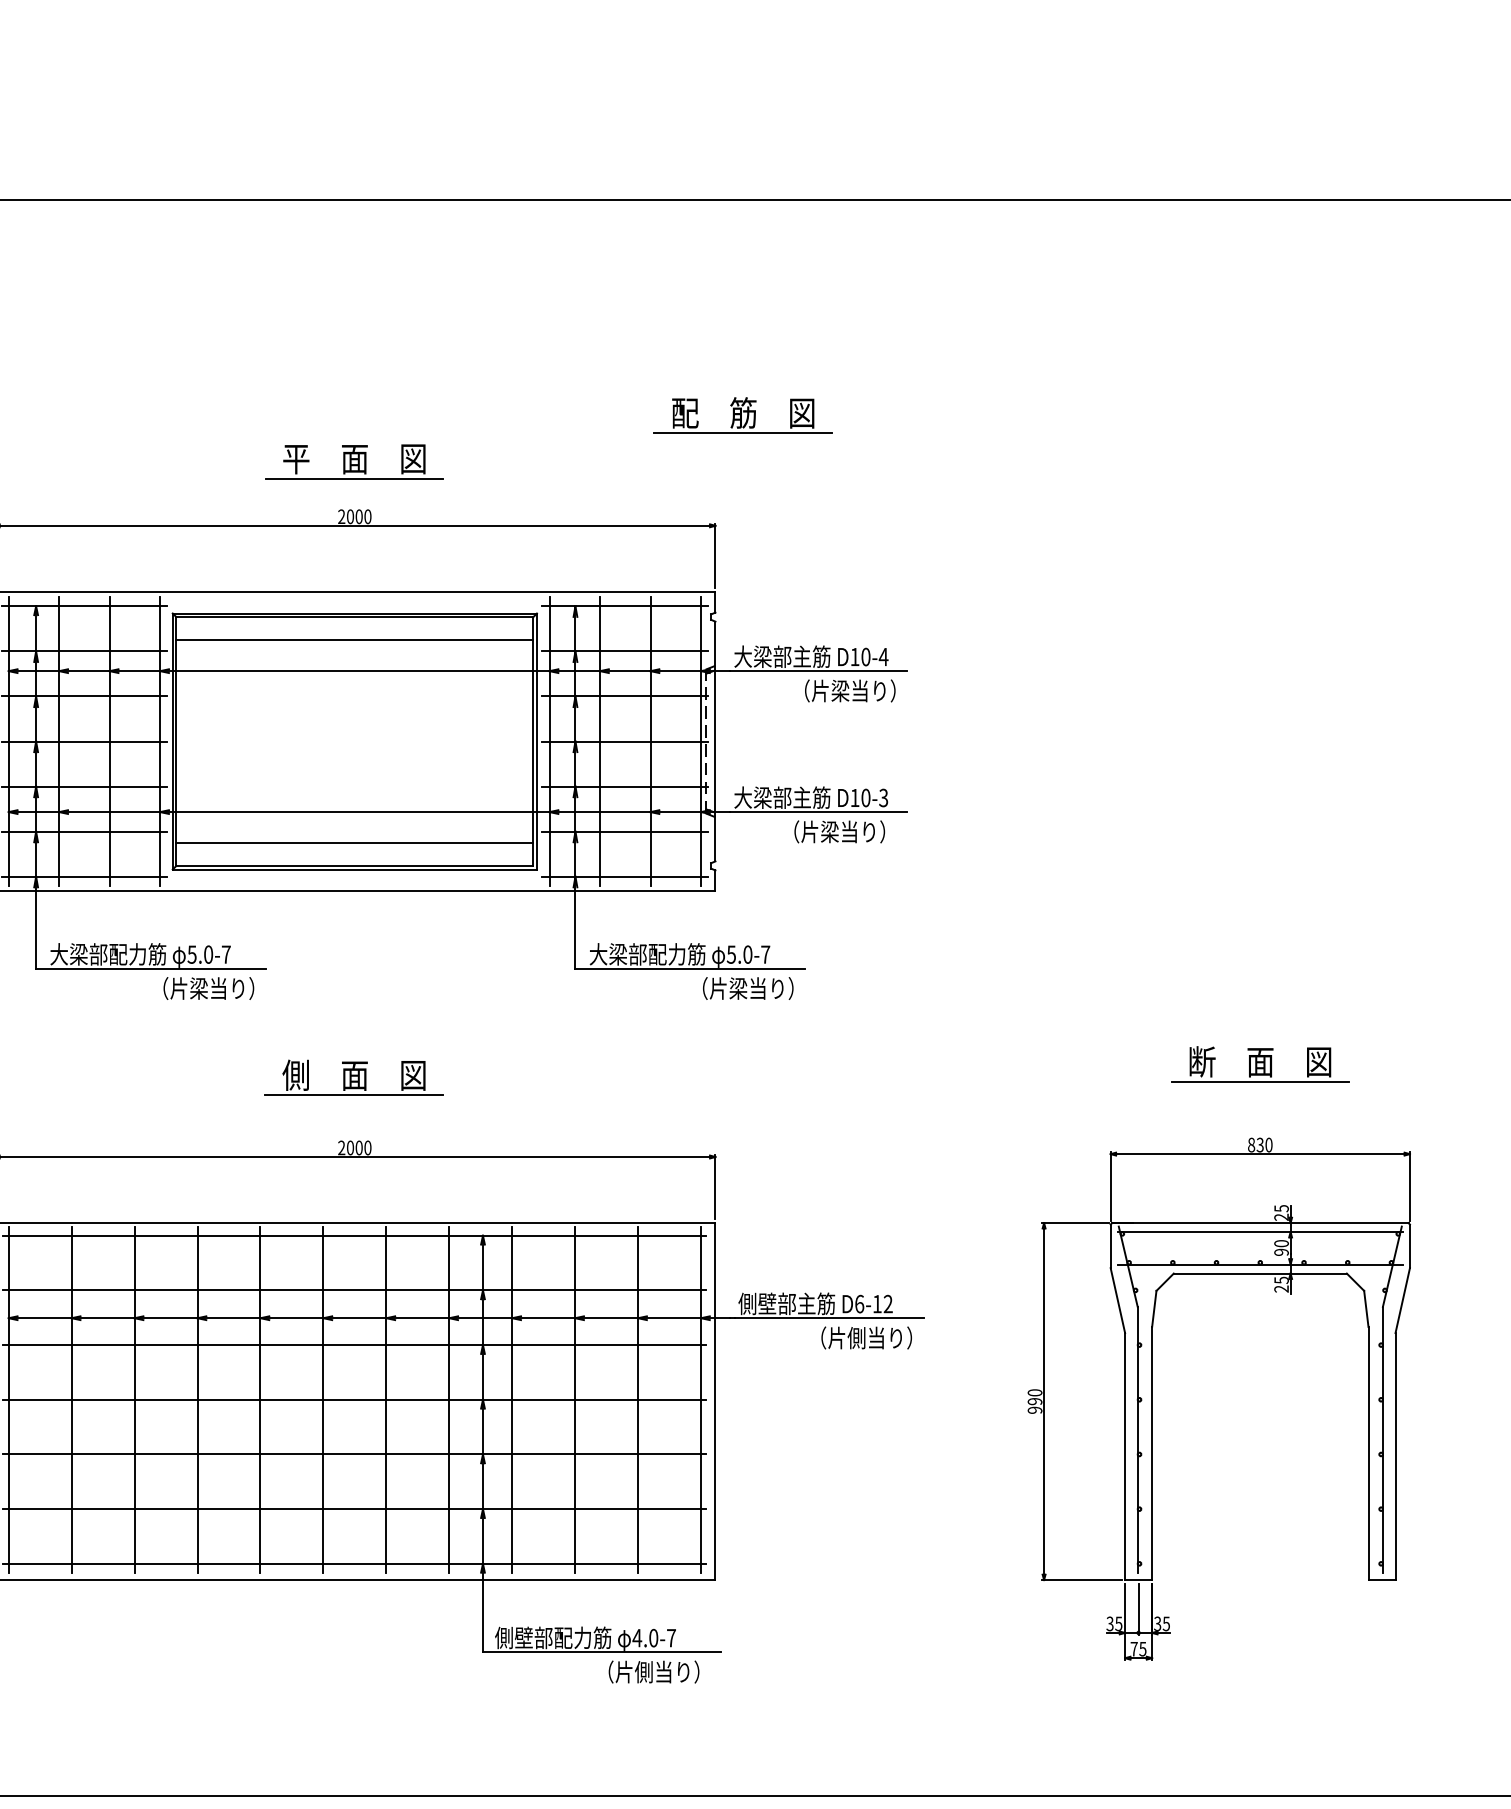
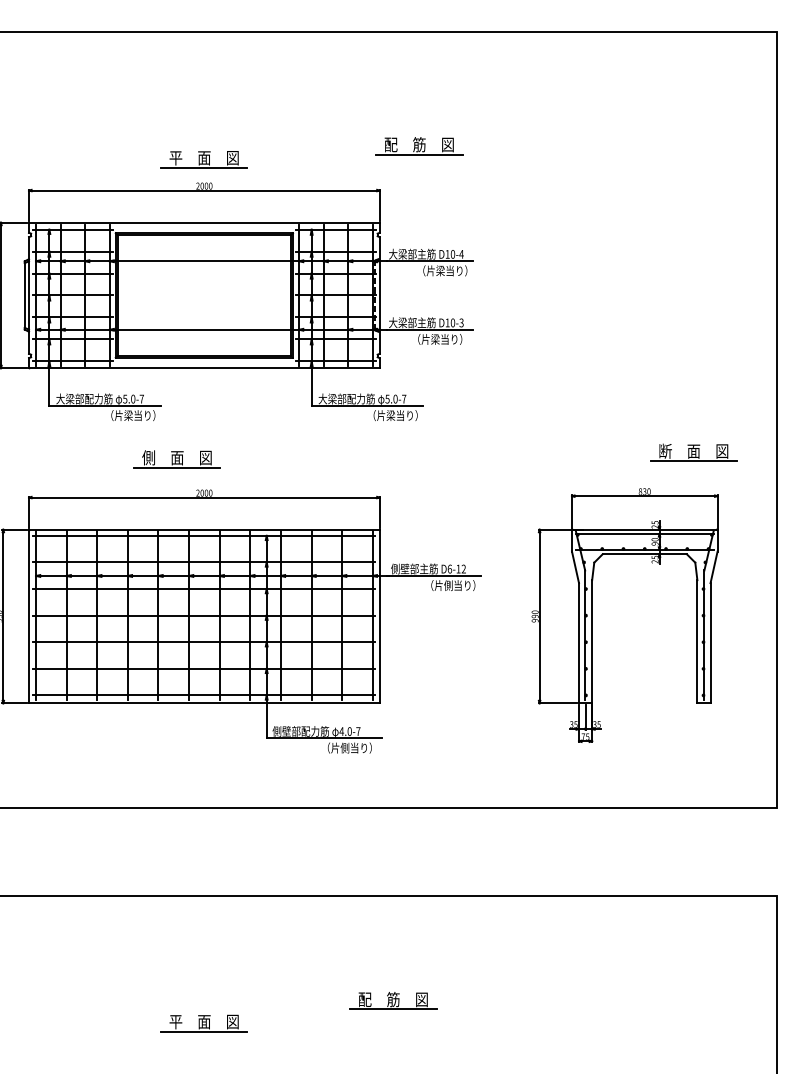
part: (743, 416) -> (419, 146), moved
line: (355, 638) -> (204, 245), removed
line: (355, 842) -> (204, 344), removed
part: (1259, 1064) -> (693, 452), moved
part: (353, 1078) -> (176, 459), moved

